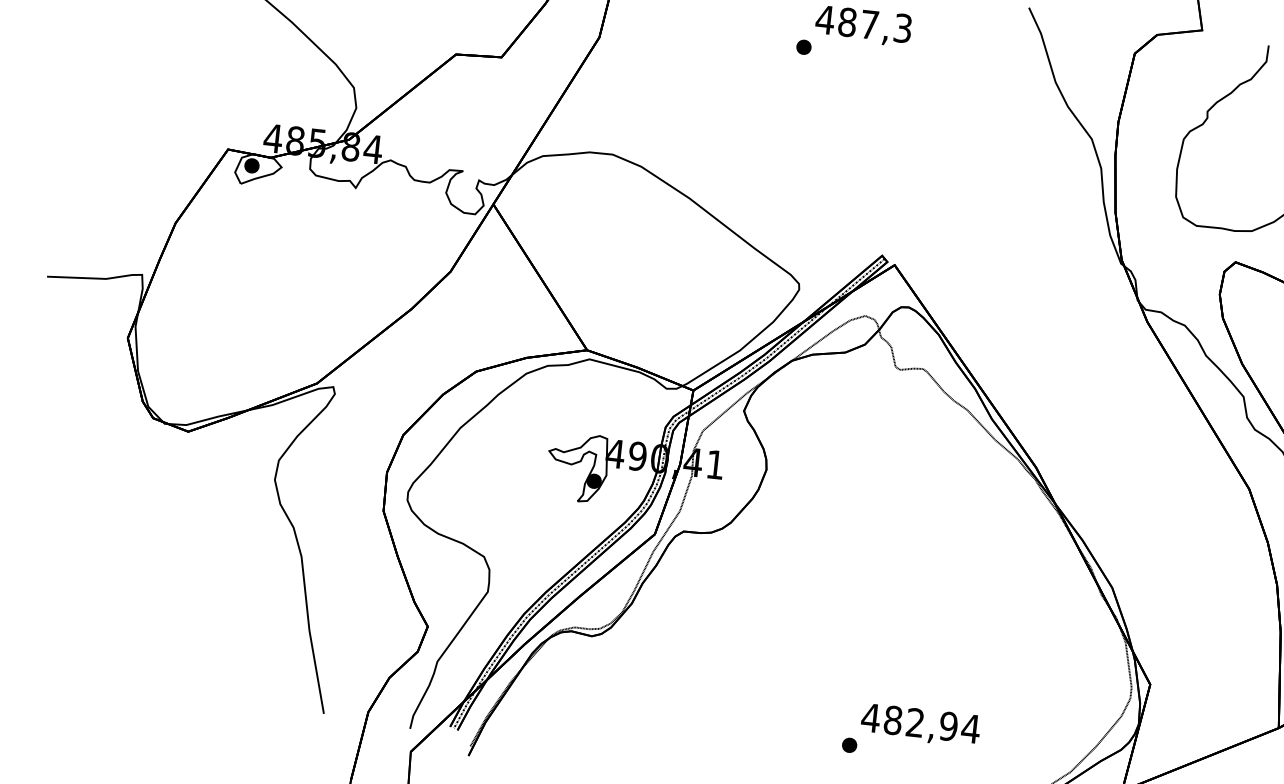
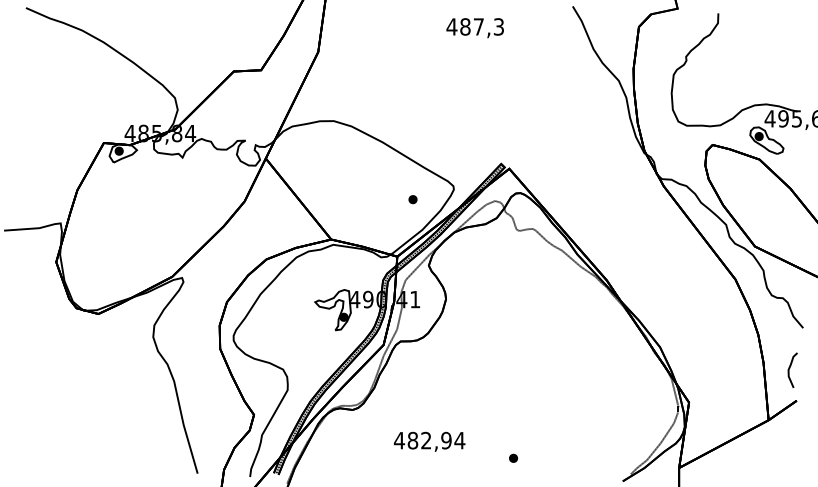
part: (803, 46) -> (412, 199), moved
text: (920, 724) -> (429, 441), moved

